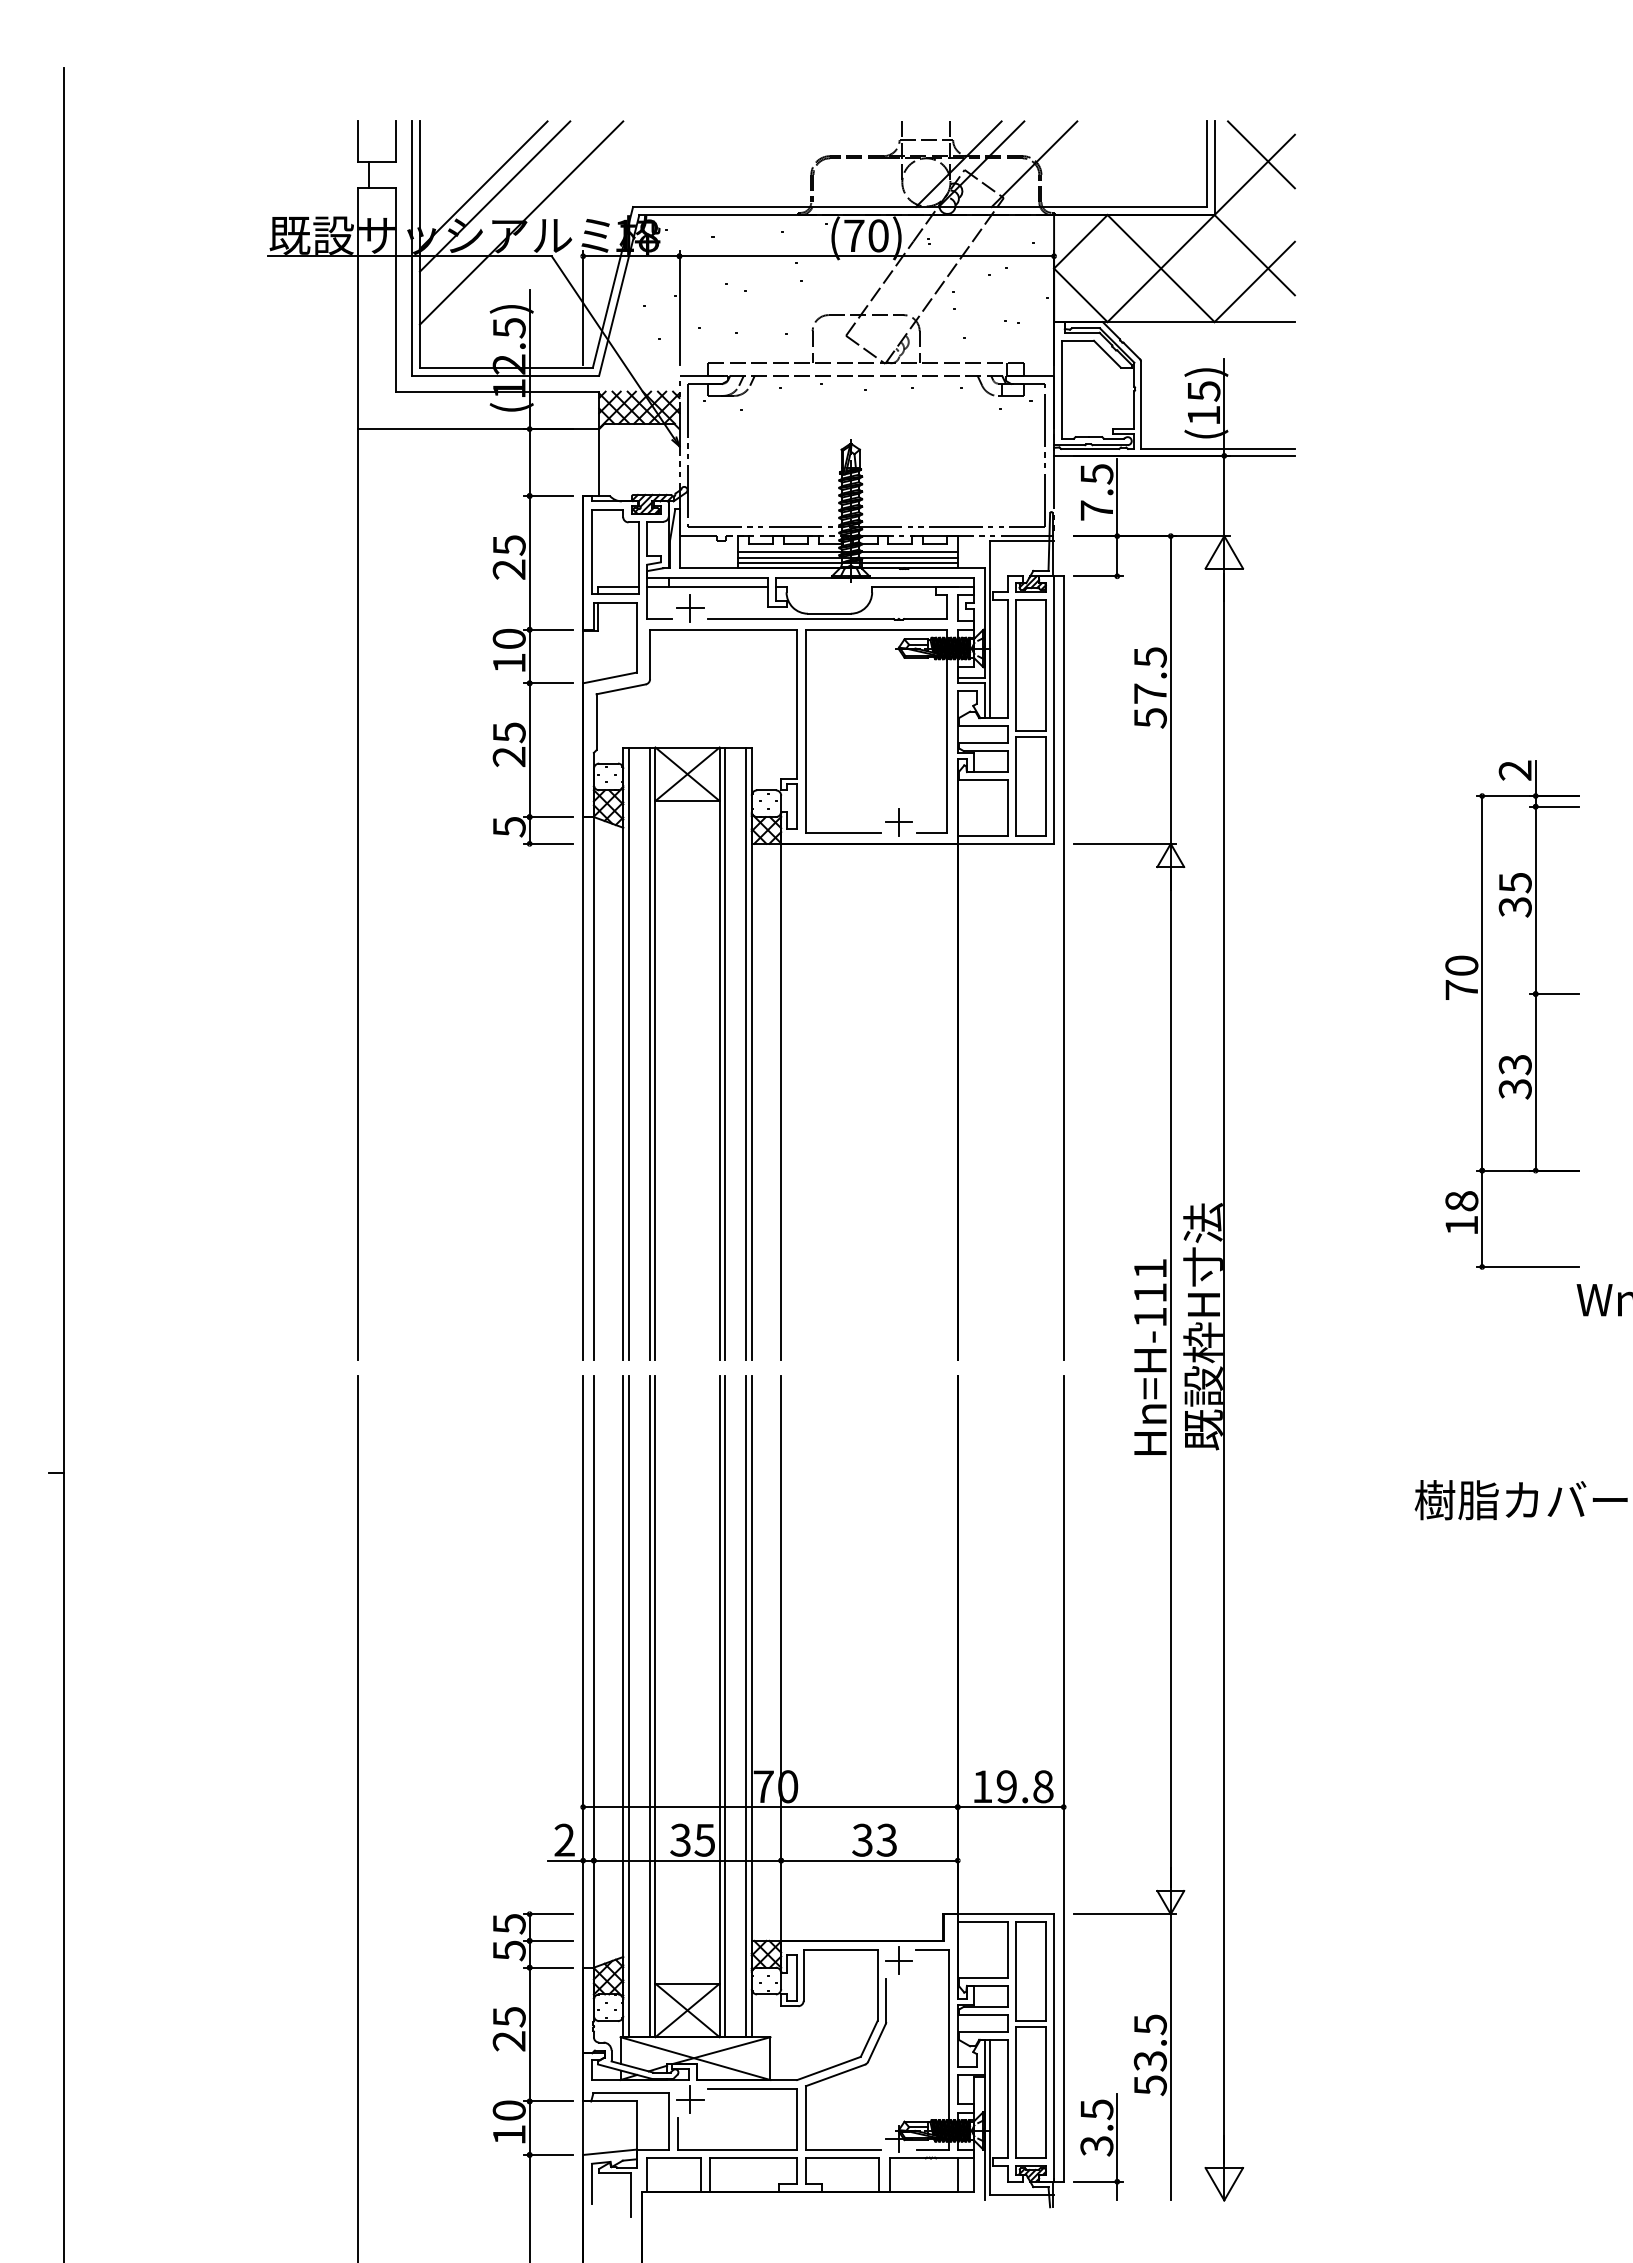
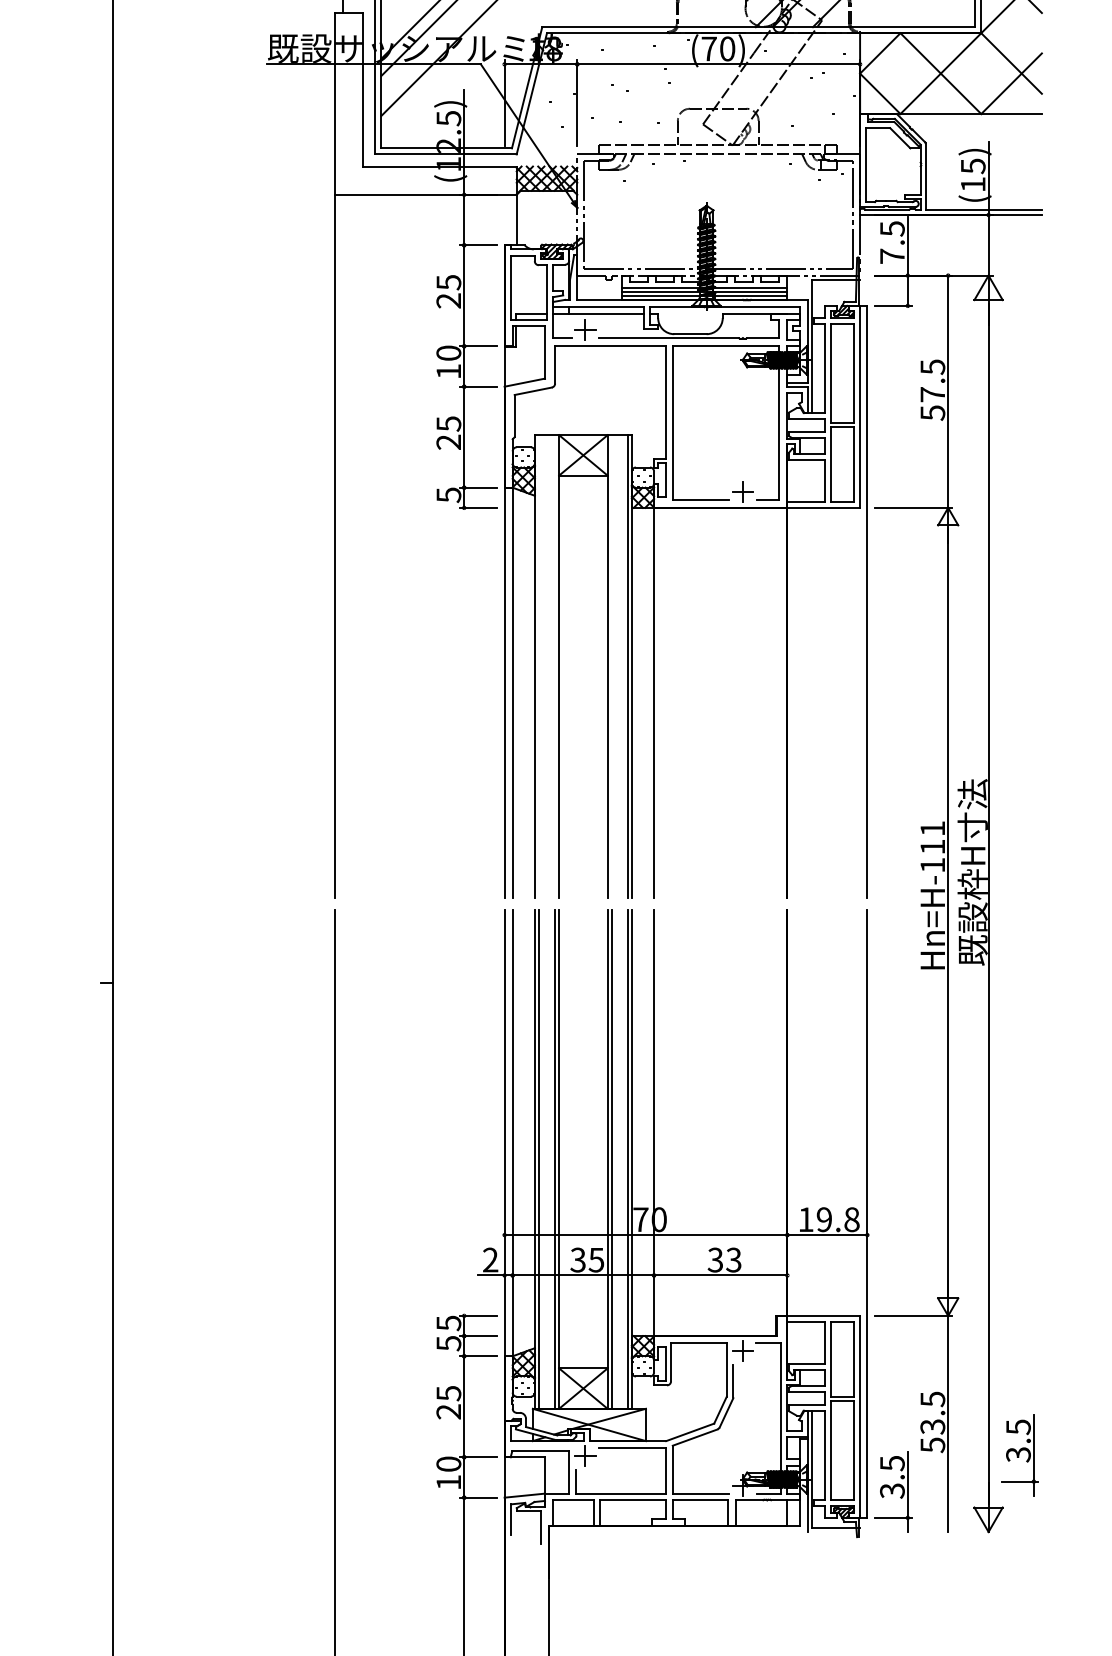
line: (628, 1053) -> (538, 666), removed
line: (650, 1053) -> (555, 666), removed
line: (725, 1053) -> (612, 666), removed
part: (1265, 2098) -> (1019, 1455), added

